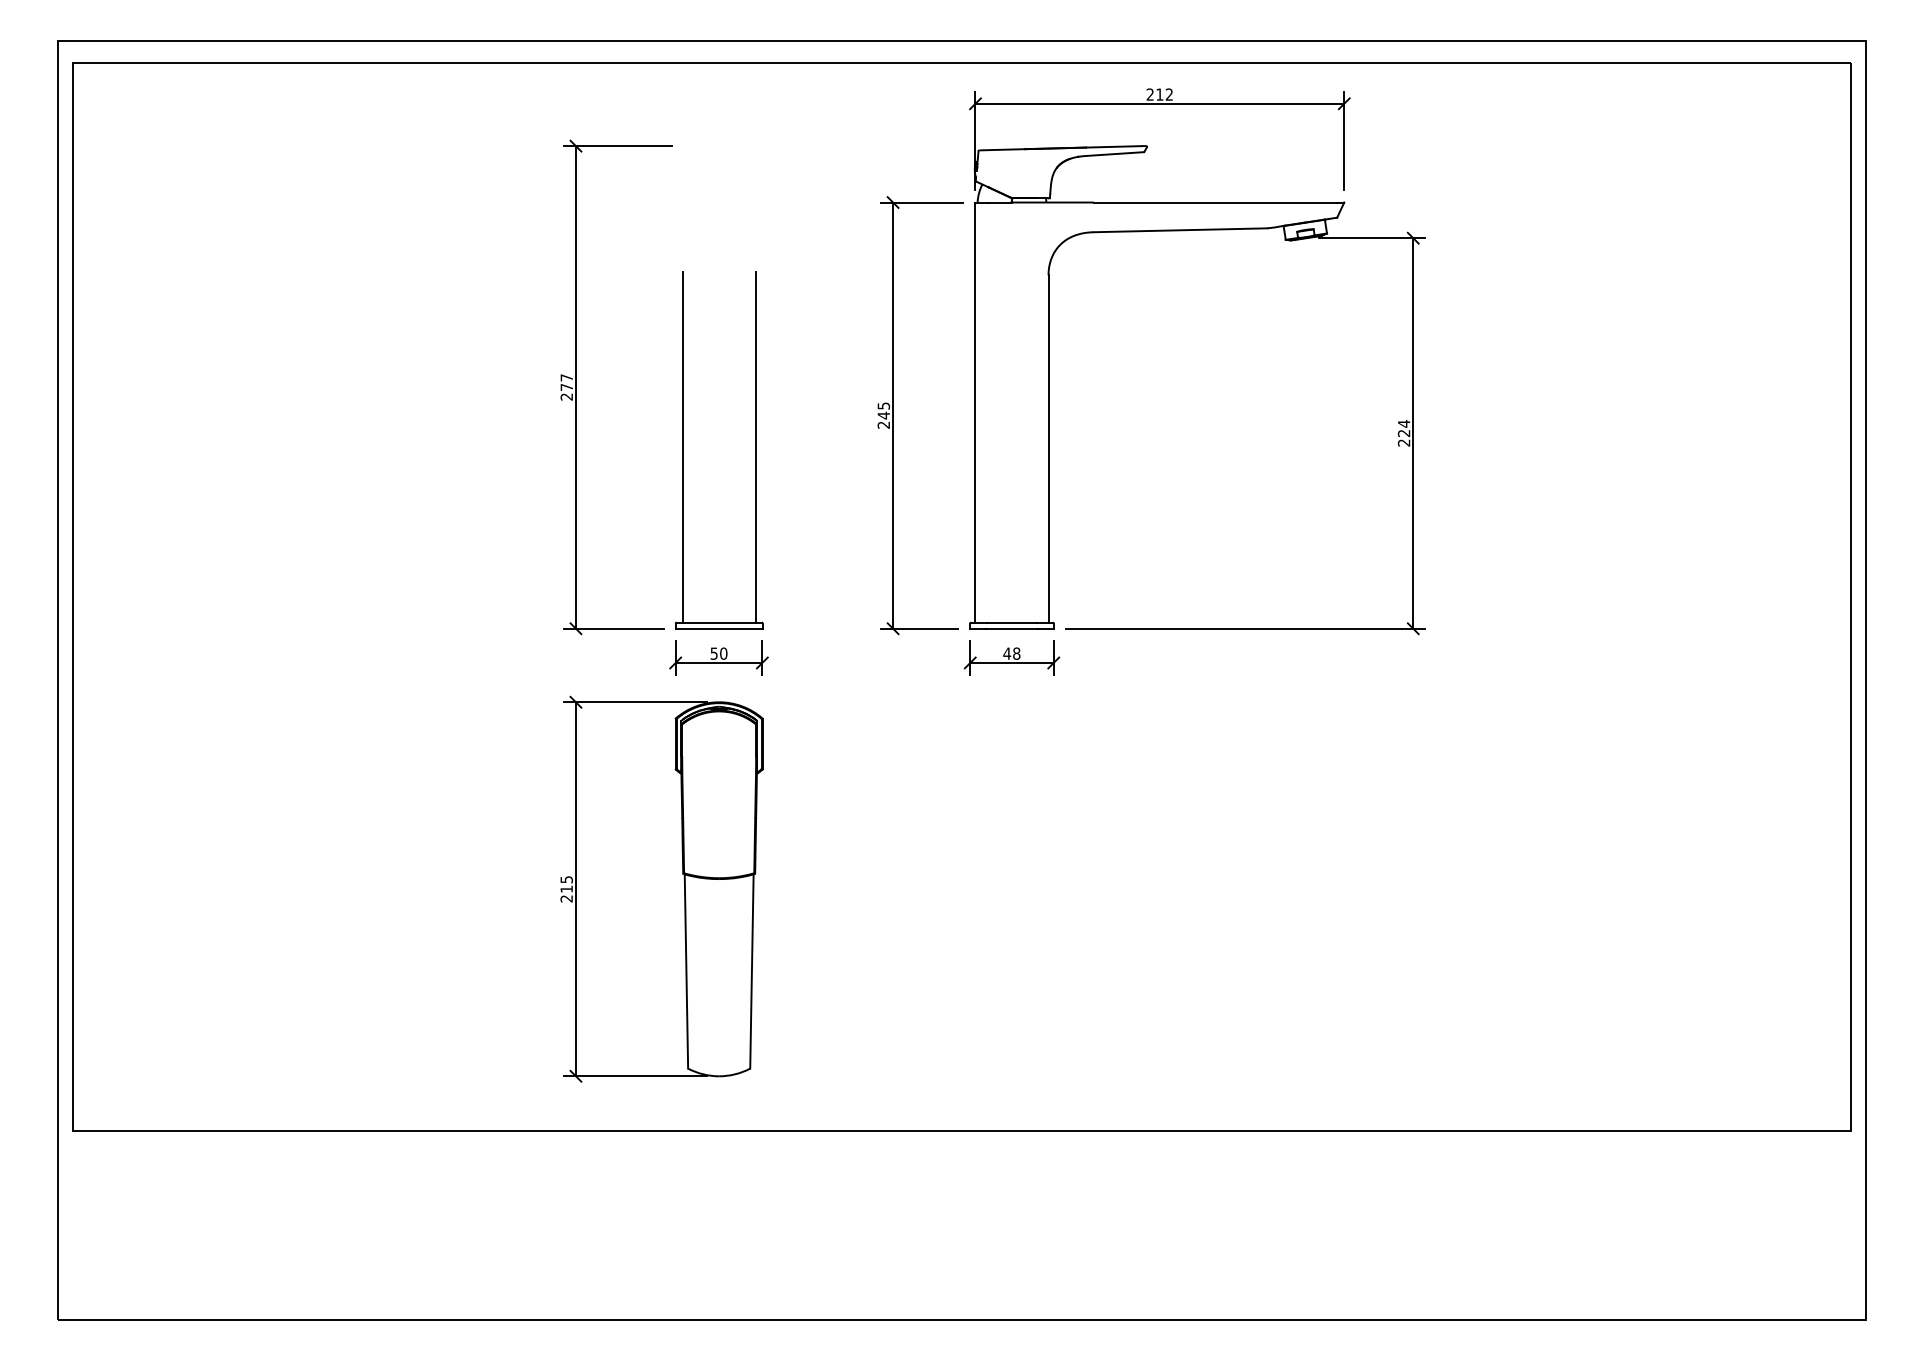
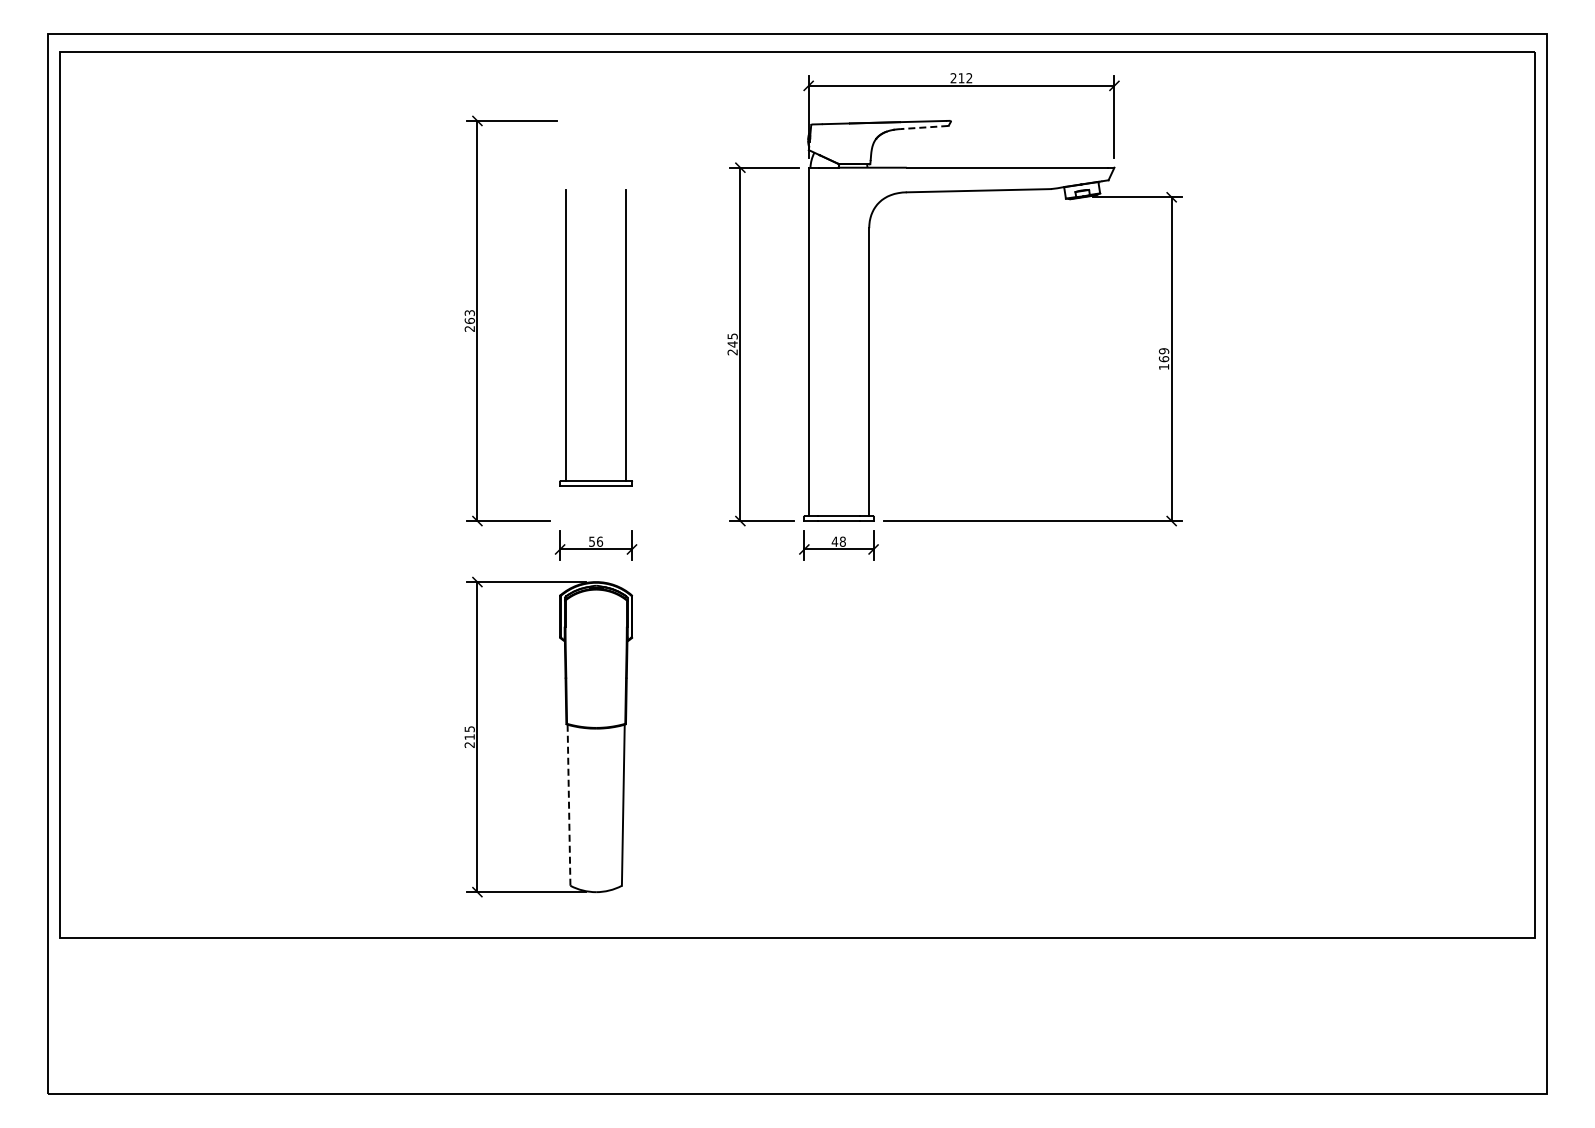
line: (1115, 154) -> (924, 127), solid -> dashed
text: (566, 381) -> (469, 316), 277 -> 263
text: (1403, 433) -> (1163, 359), 224 -> 169
part: (683, 449) -> (566, 337), moved
text: (724, 653) -> (600, 541), 50 -> 56
line: (687, 971) -> (569, 805), solid -> dashed

